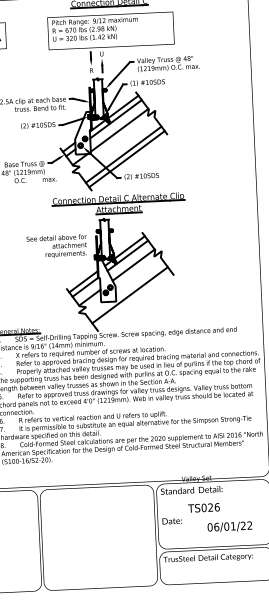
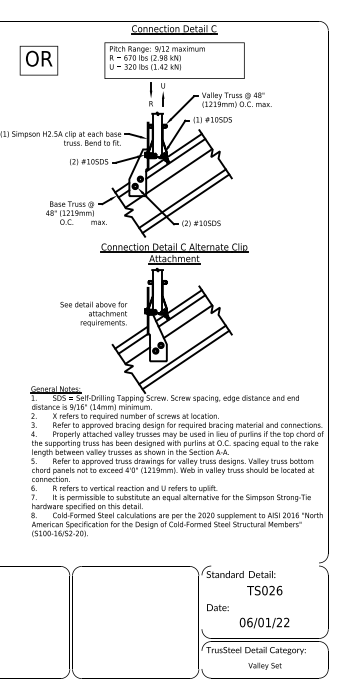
text: (56, 245) -> (93, 313), moved
line: (132, 299) -> (185, 359), added
text: (196, 478) -> (264, 665), moved
text: (203, 507) -> (264, 590), moved
text: (229, 526) -> (264, 622), moved

